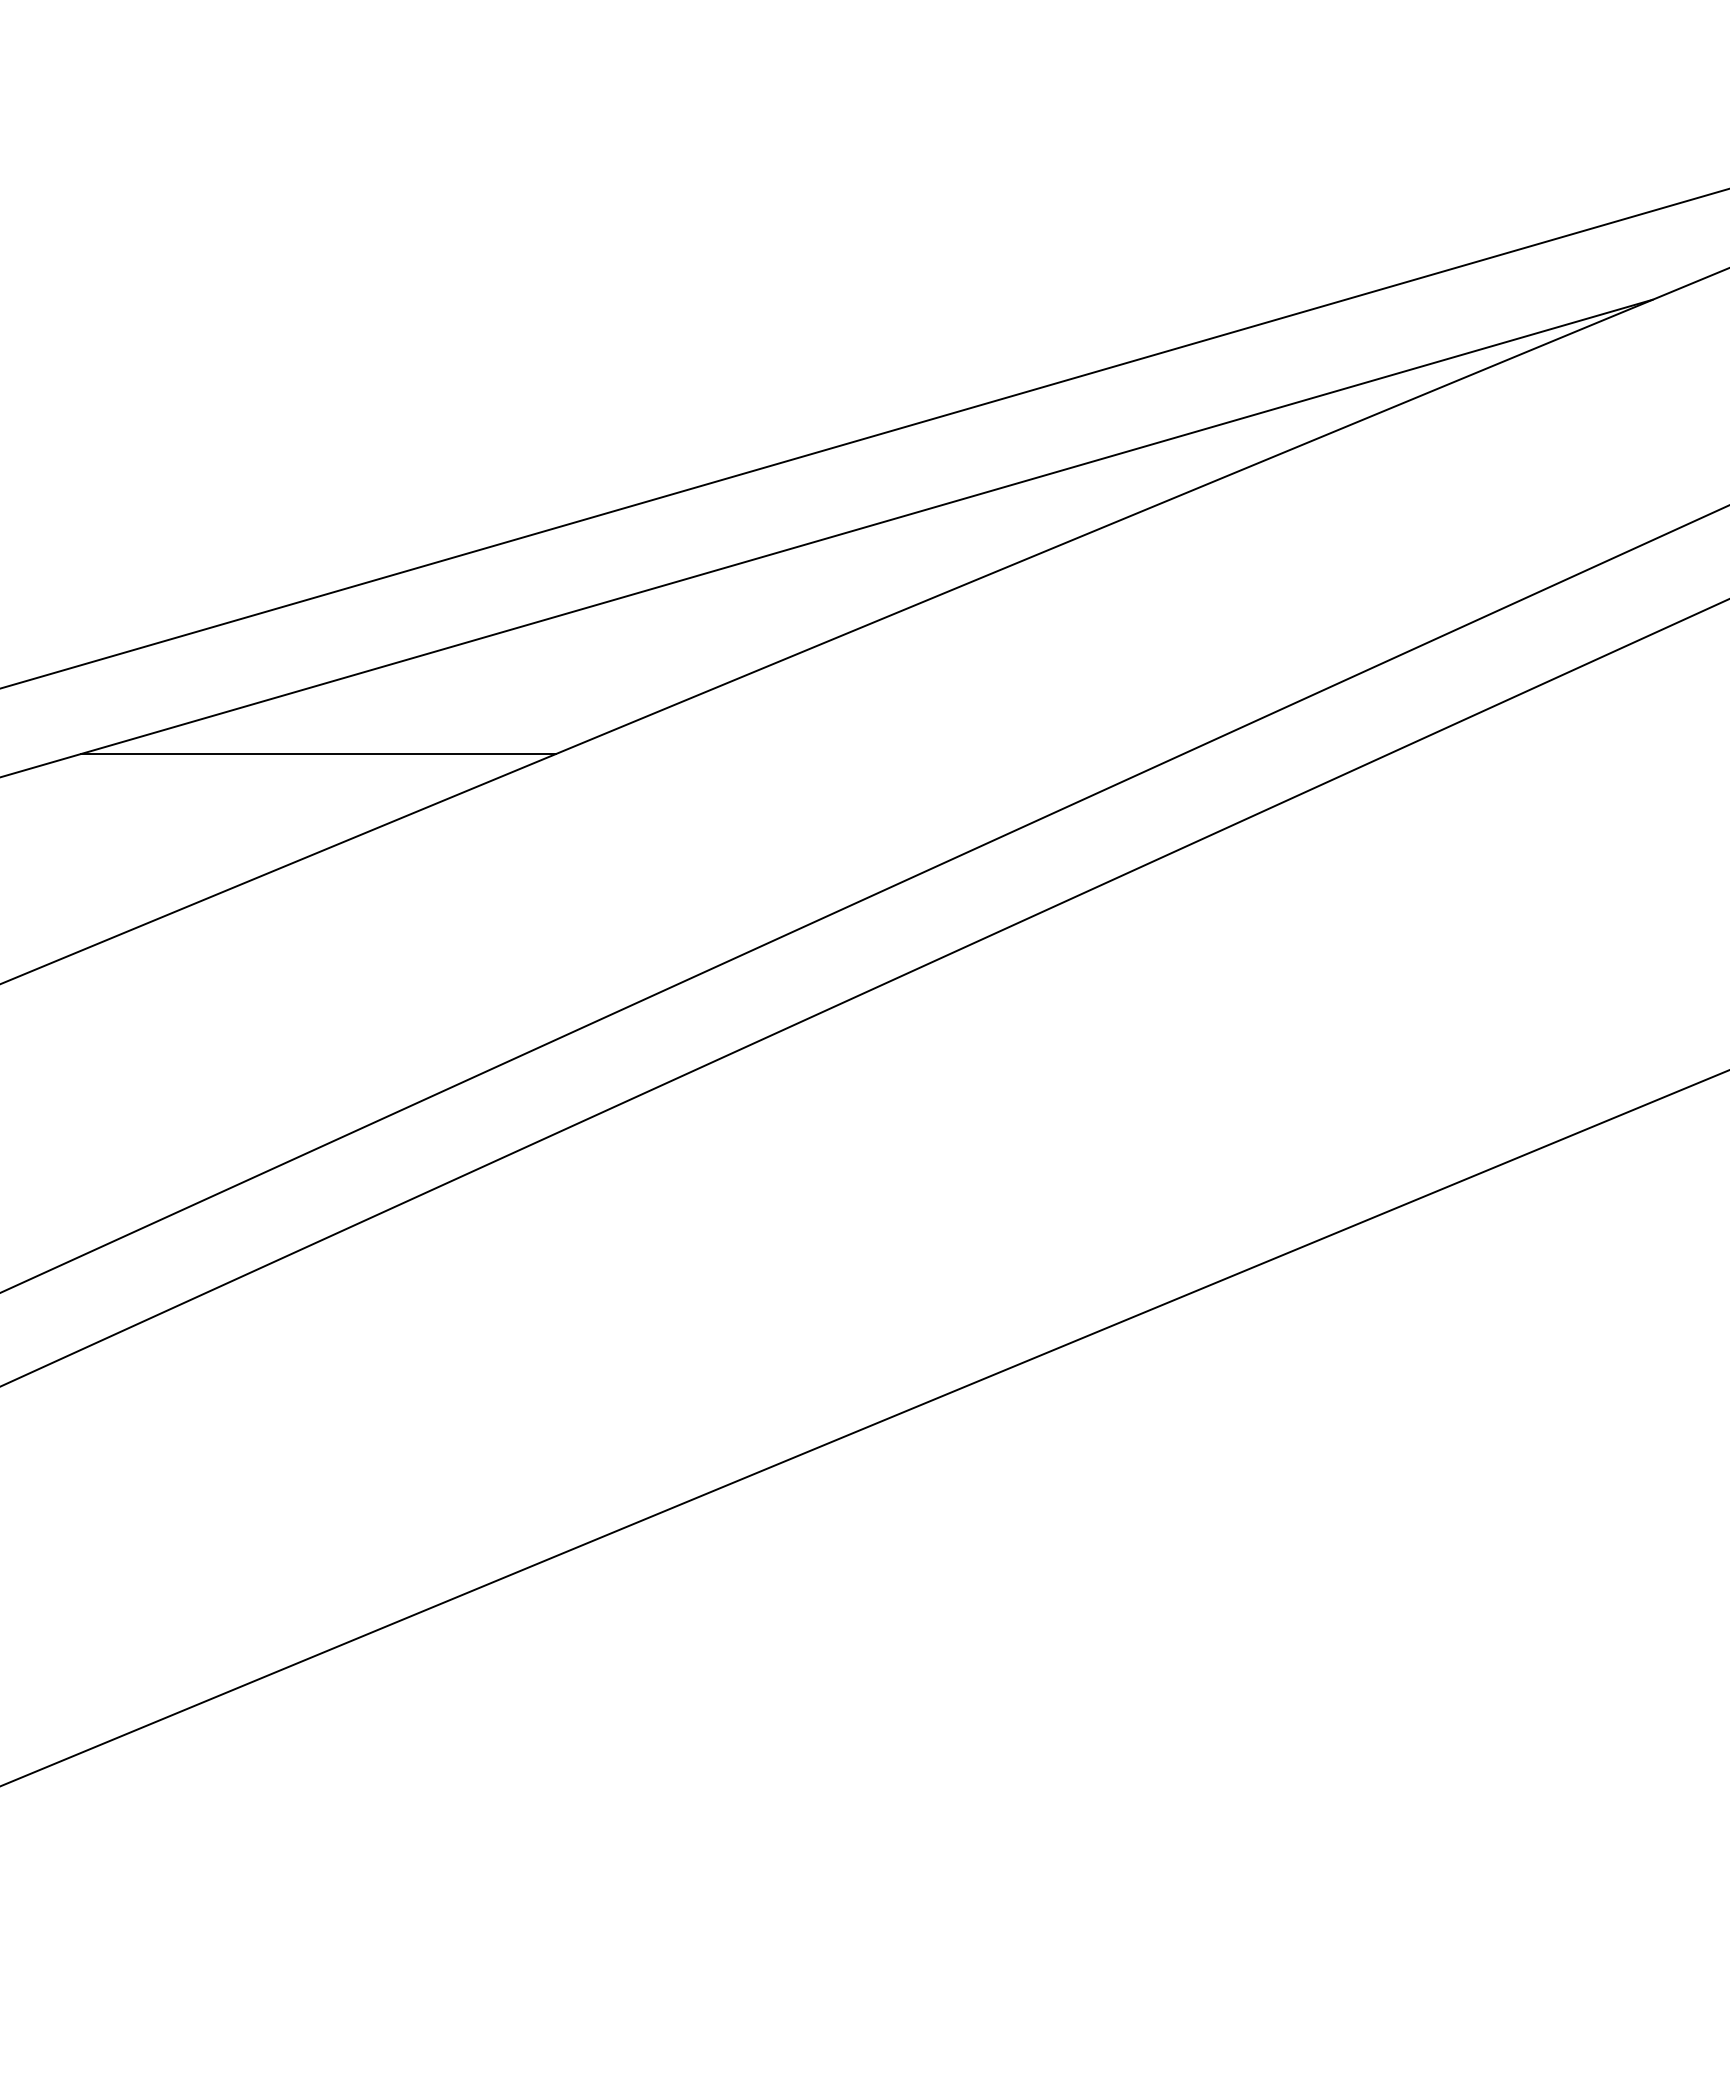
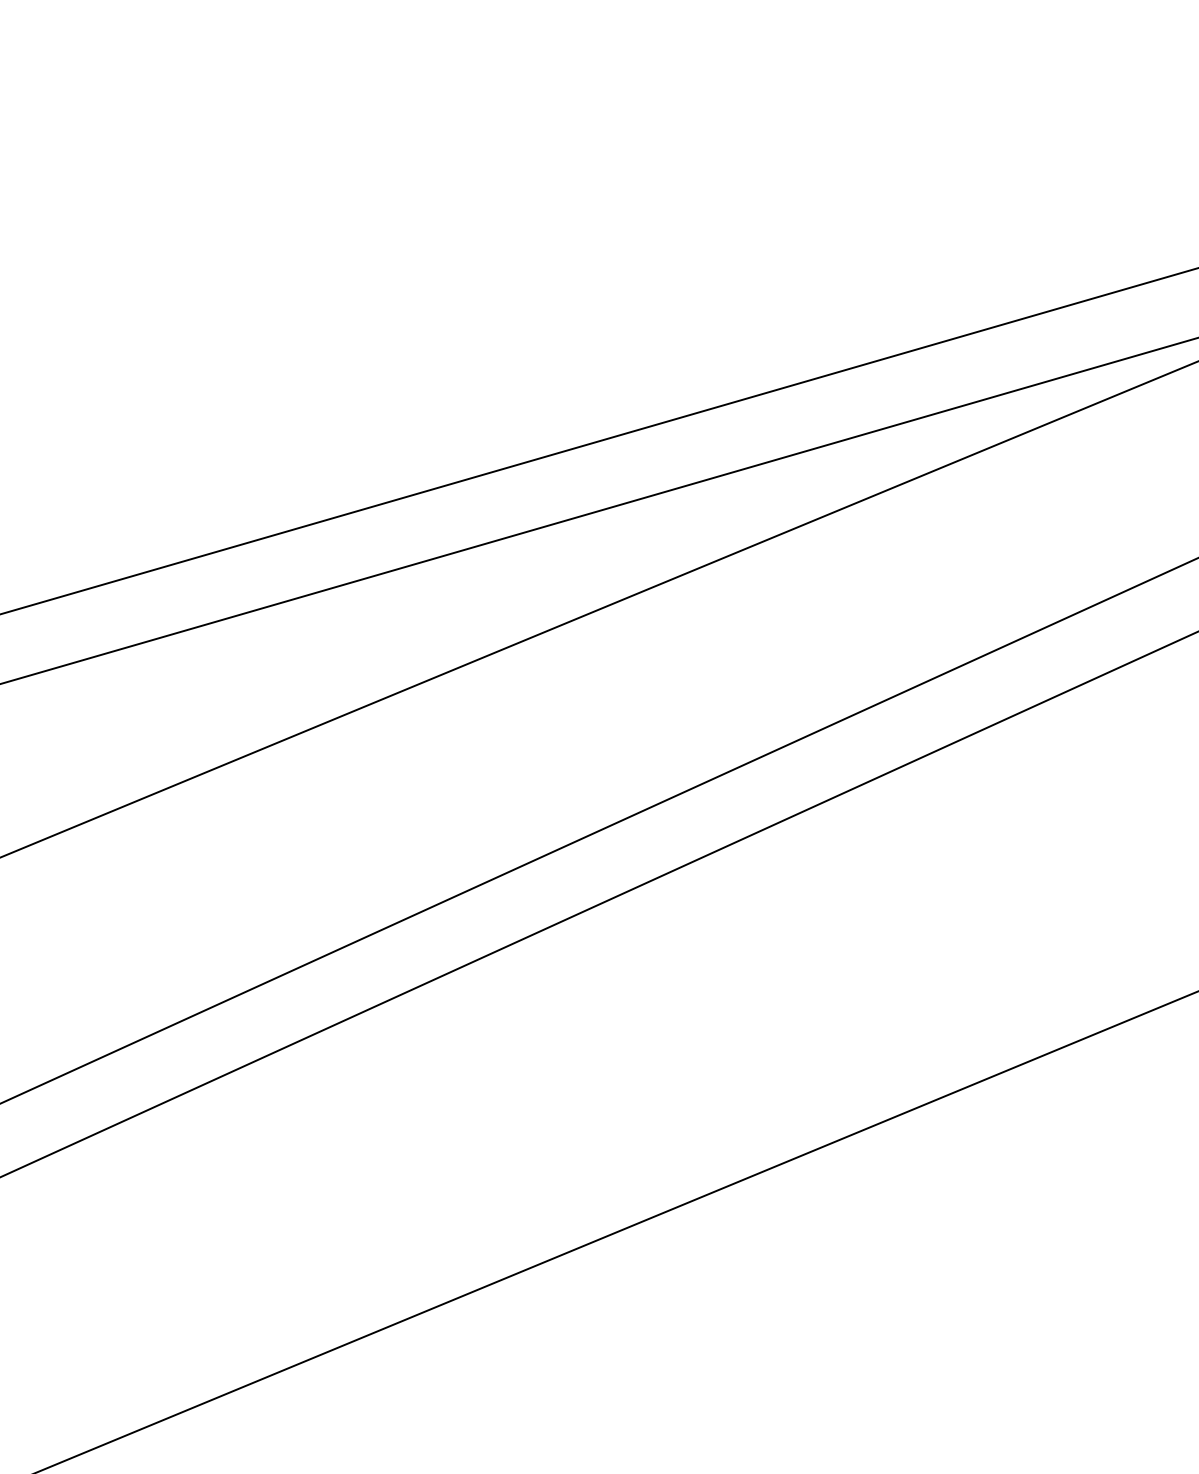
line: (317, 754) -> (337, 640), removed

